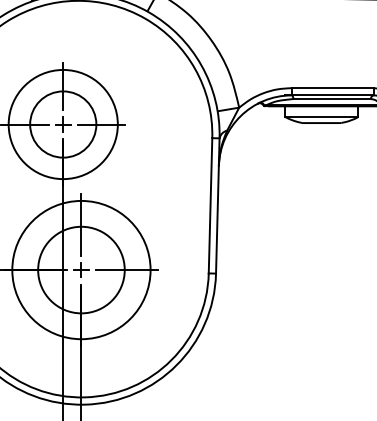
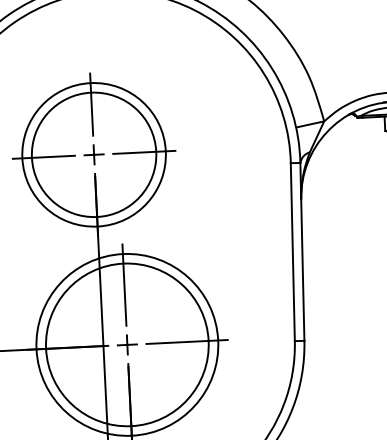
circle: (62, 124) -> (93, 154), size x1.43
circle: (81, 269) -> (127, 344), size x1.43

